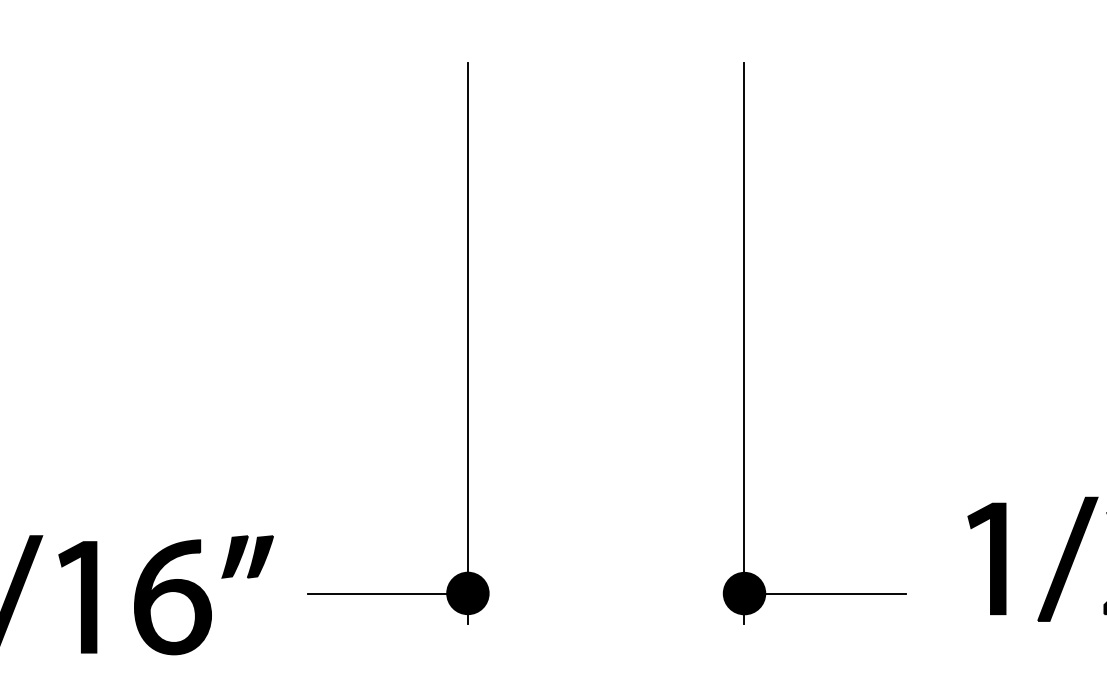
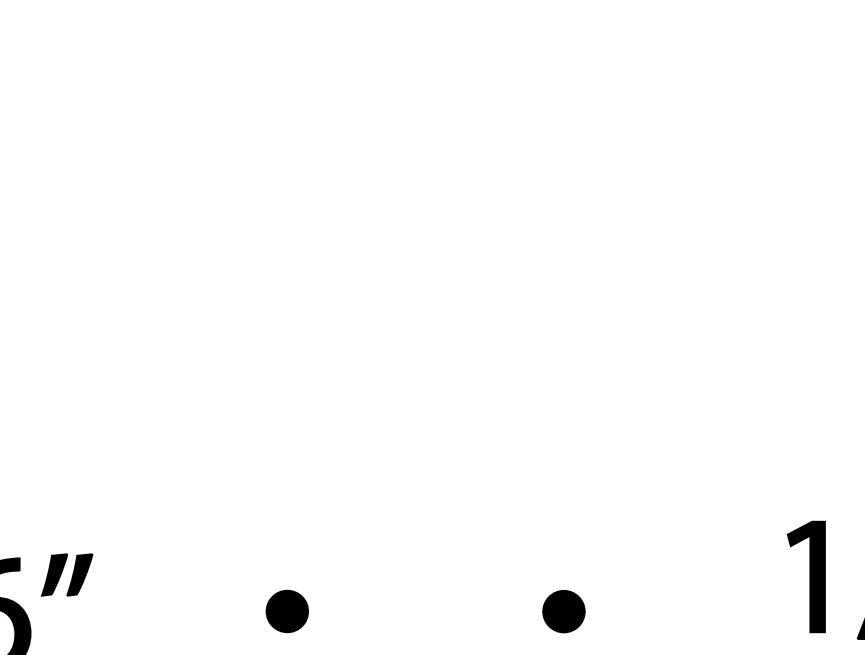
line: (467, 343) -> (286, 361), removed
line: (744, 343) -> (563, 361), removed
line: (380, 593) -> (199, 611), removed
line: (829, 593) -> (648, 611), removed

